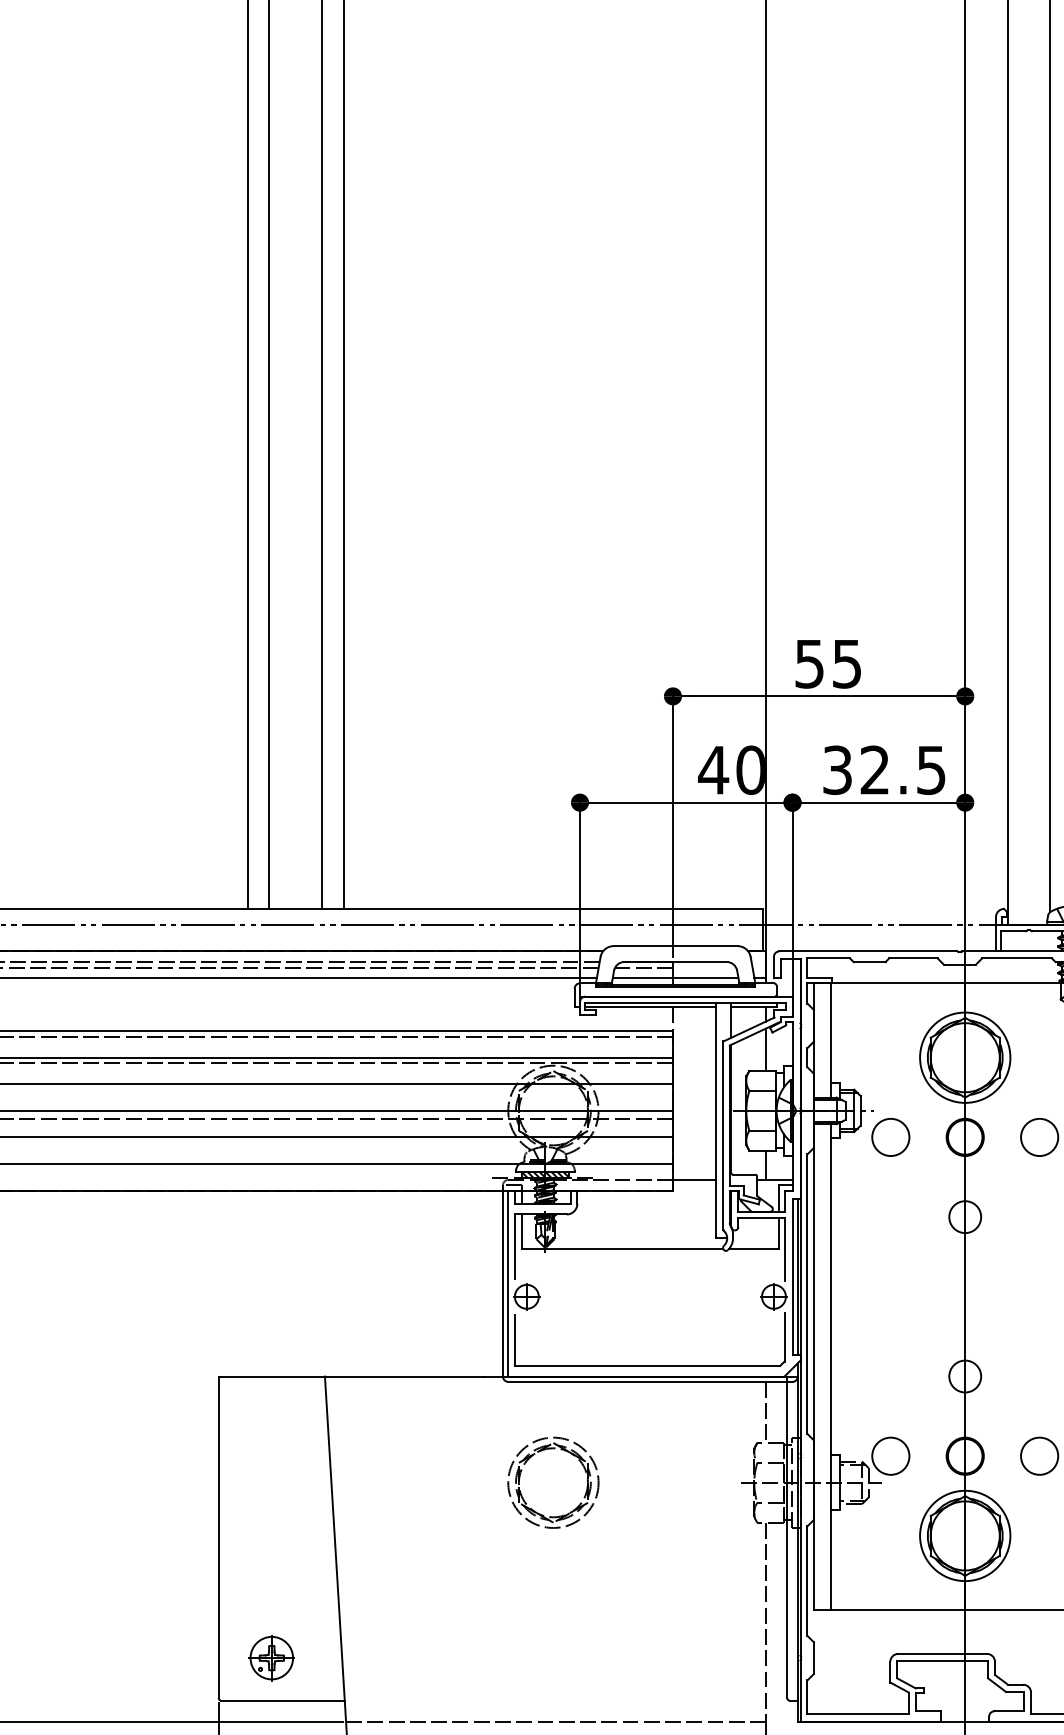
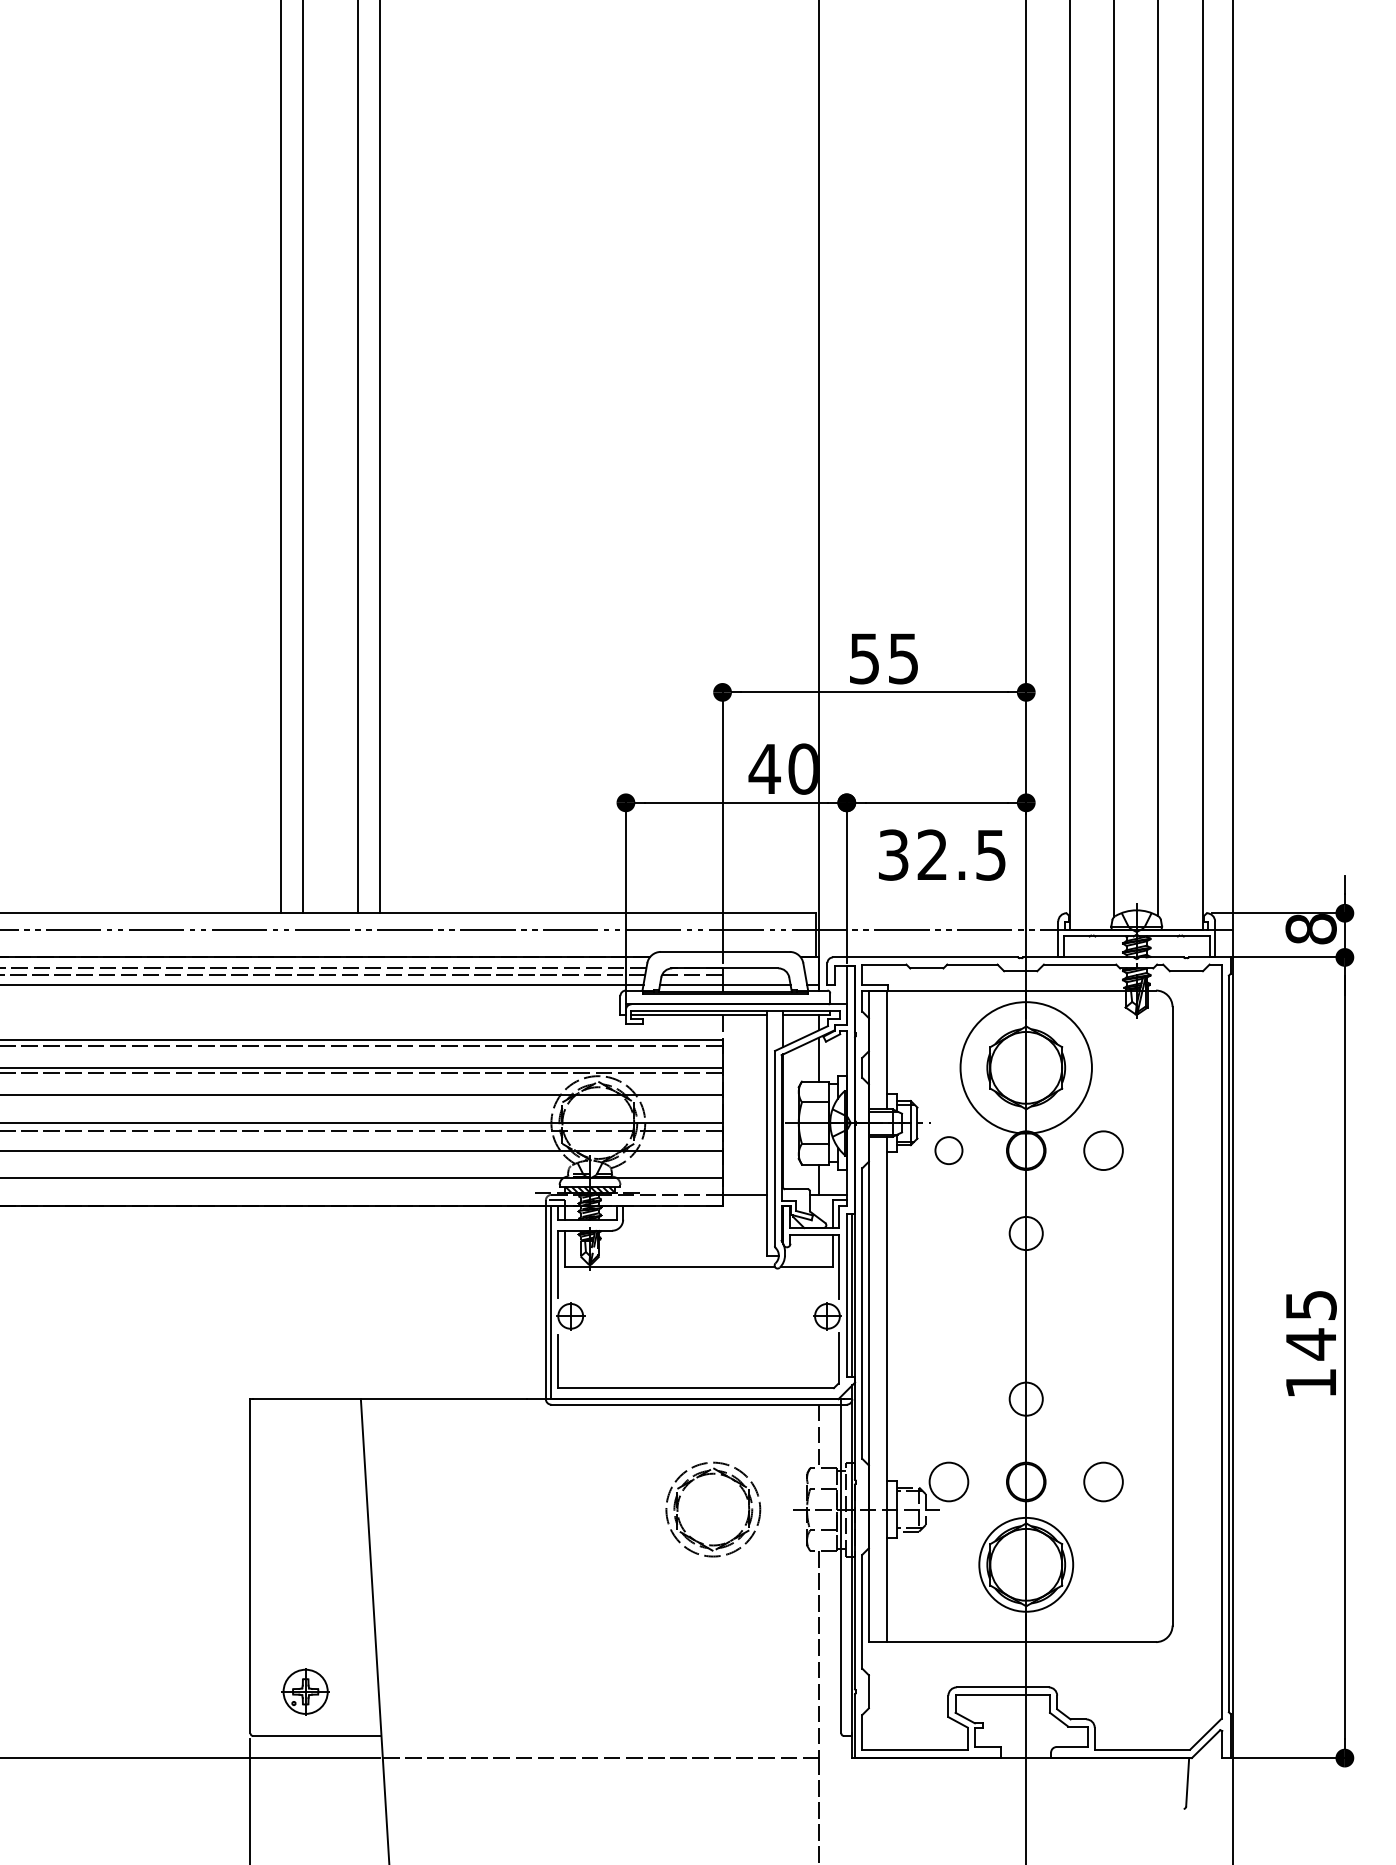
text: (884, 769) -> (942, 854), moved
circle: (965, 1057) -> (1026, 1067), size x1.4
circle: (890, 1137) -> (948, 1150), size x0.7
part: (572, 1455) -> (733, 1481), moved

